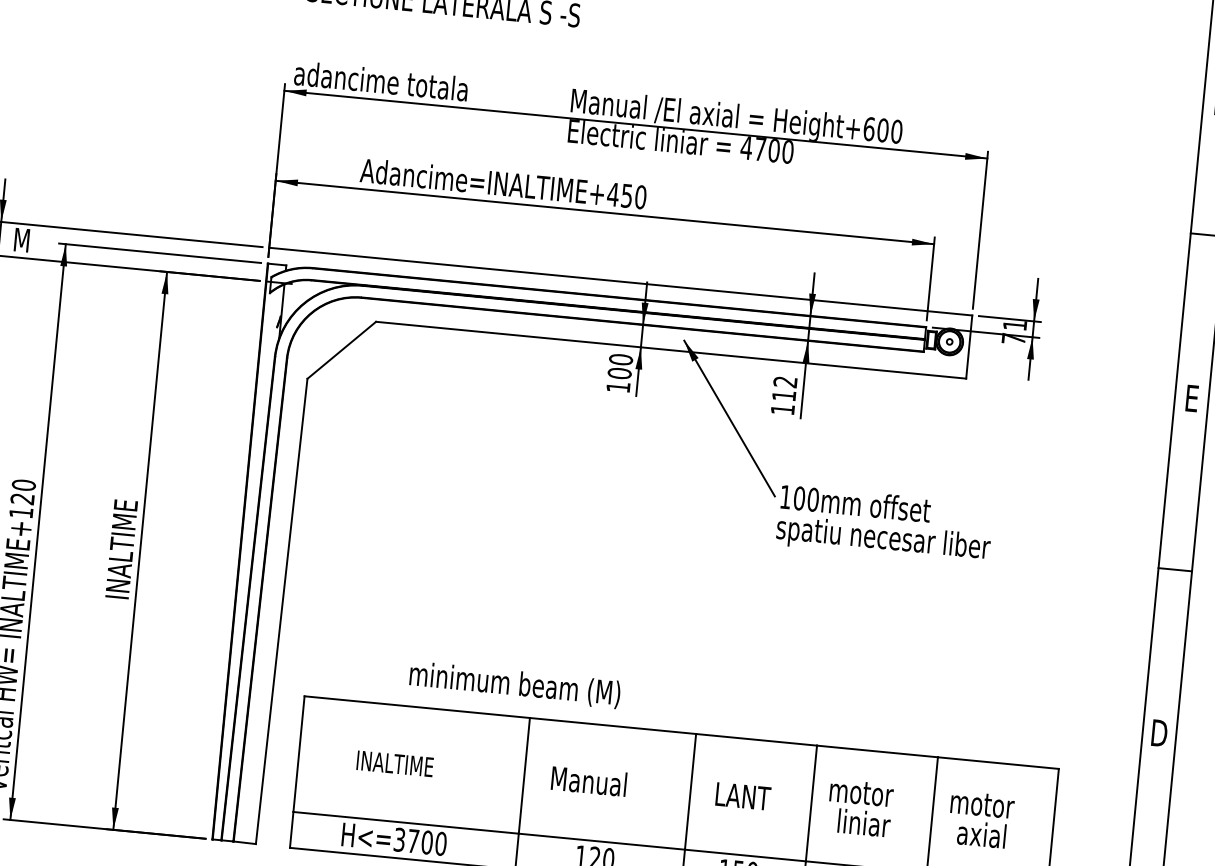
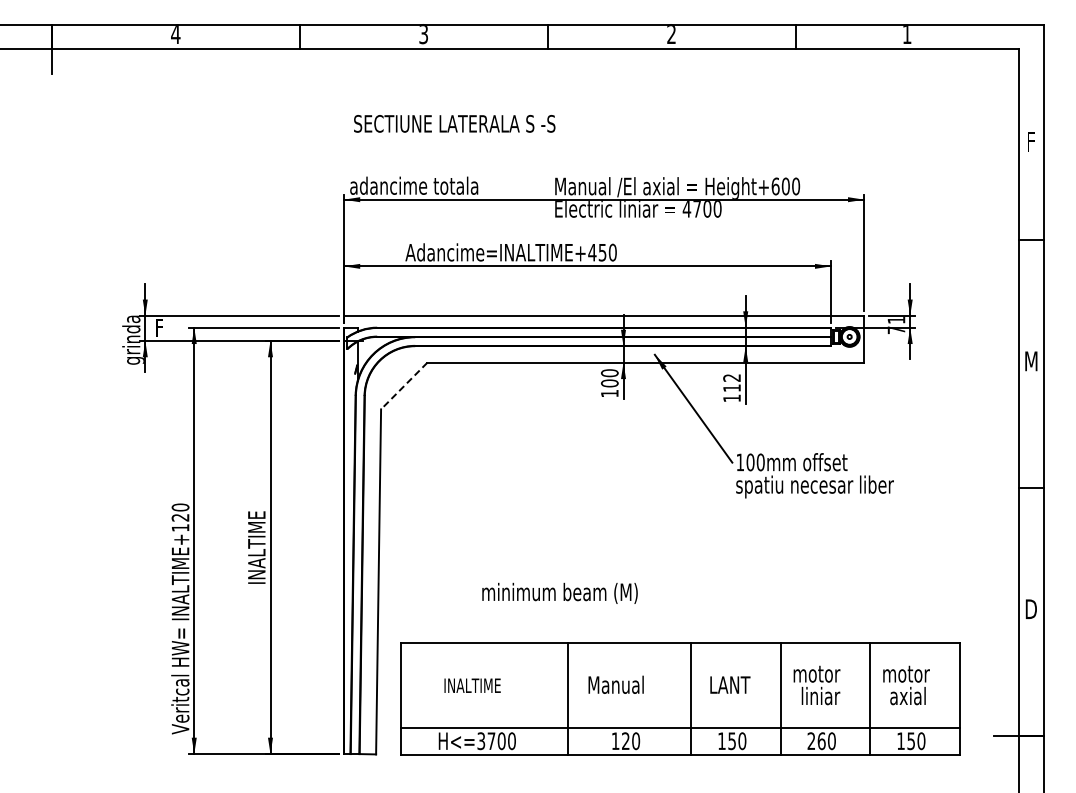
text: (21, 239) -> (161, 327), M -> F
line: (342, 350) -> (404, 386), solid -> dashed
text: (1191, 398) -> (1031, 361), E -> M
text: (514, 683) -> (559, 592), moved

